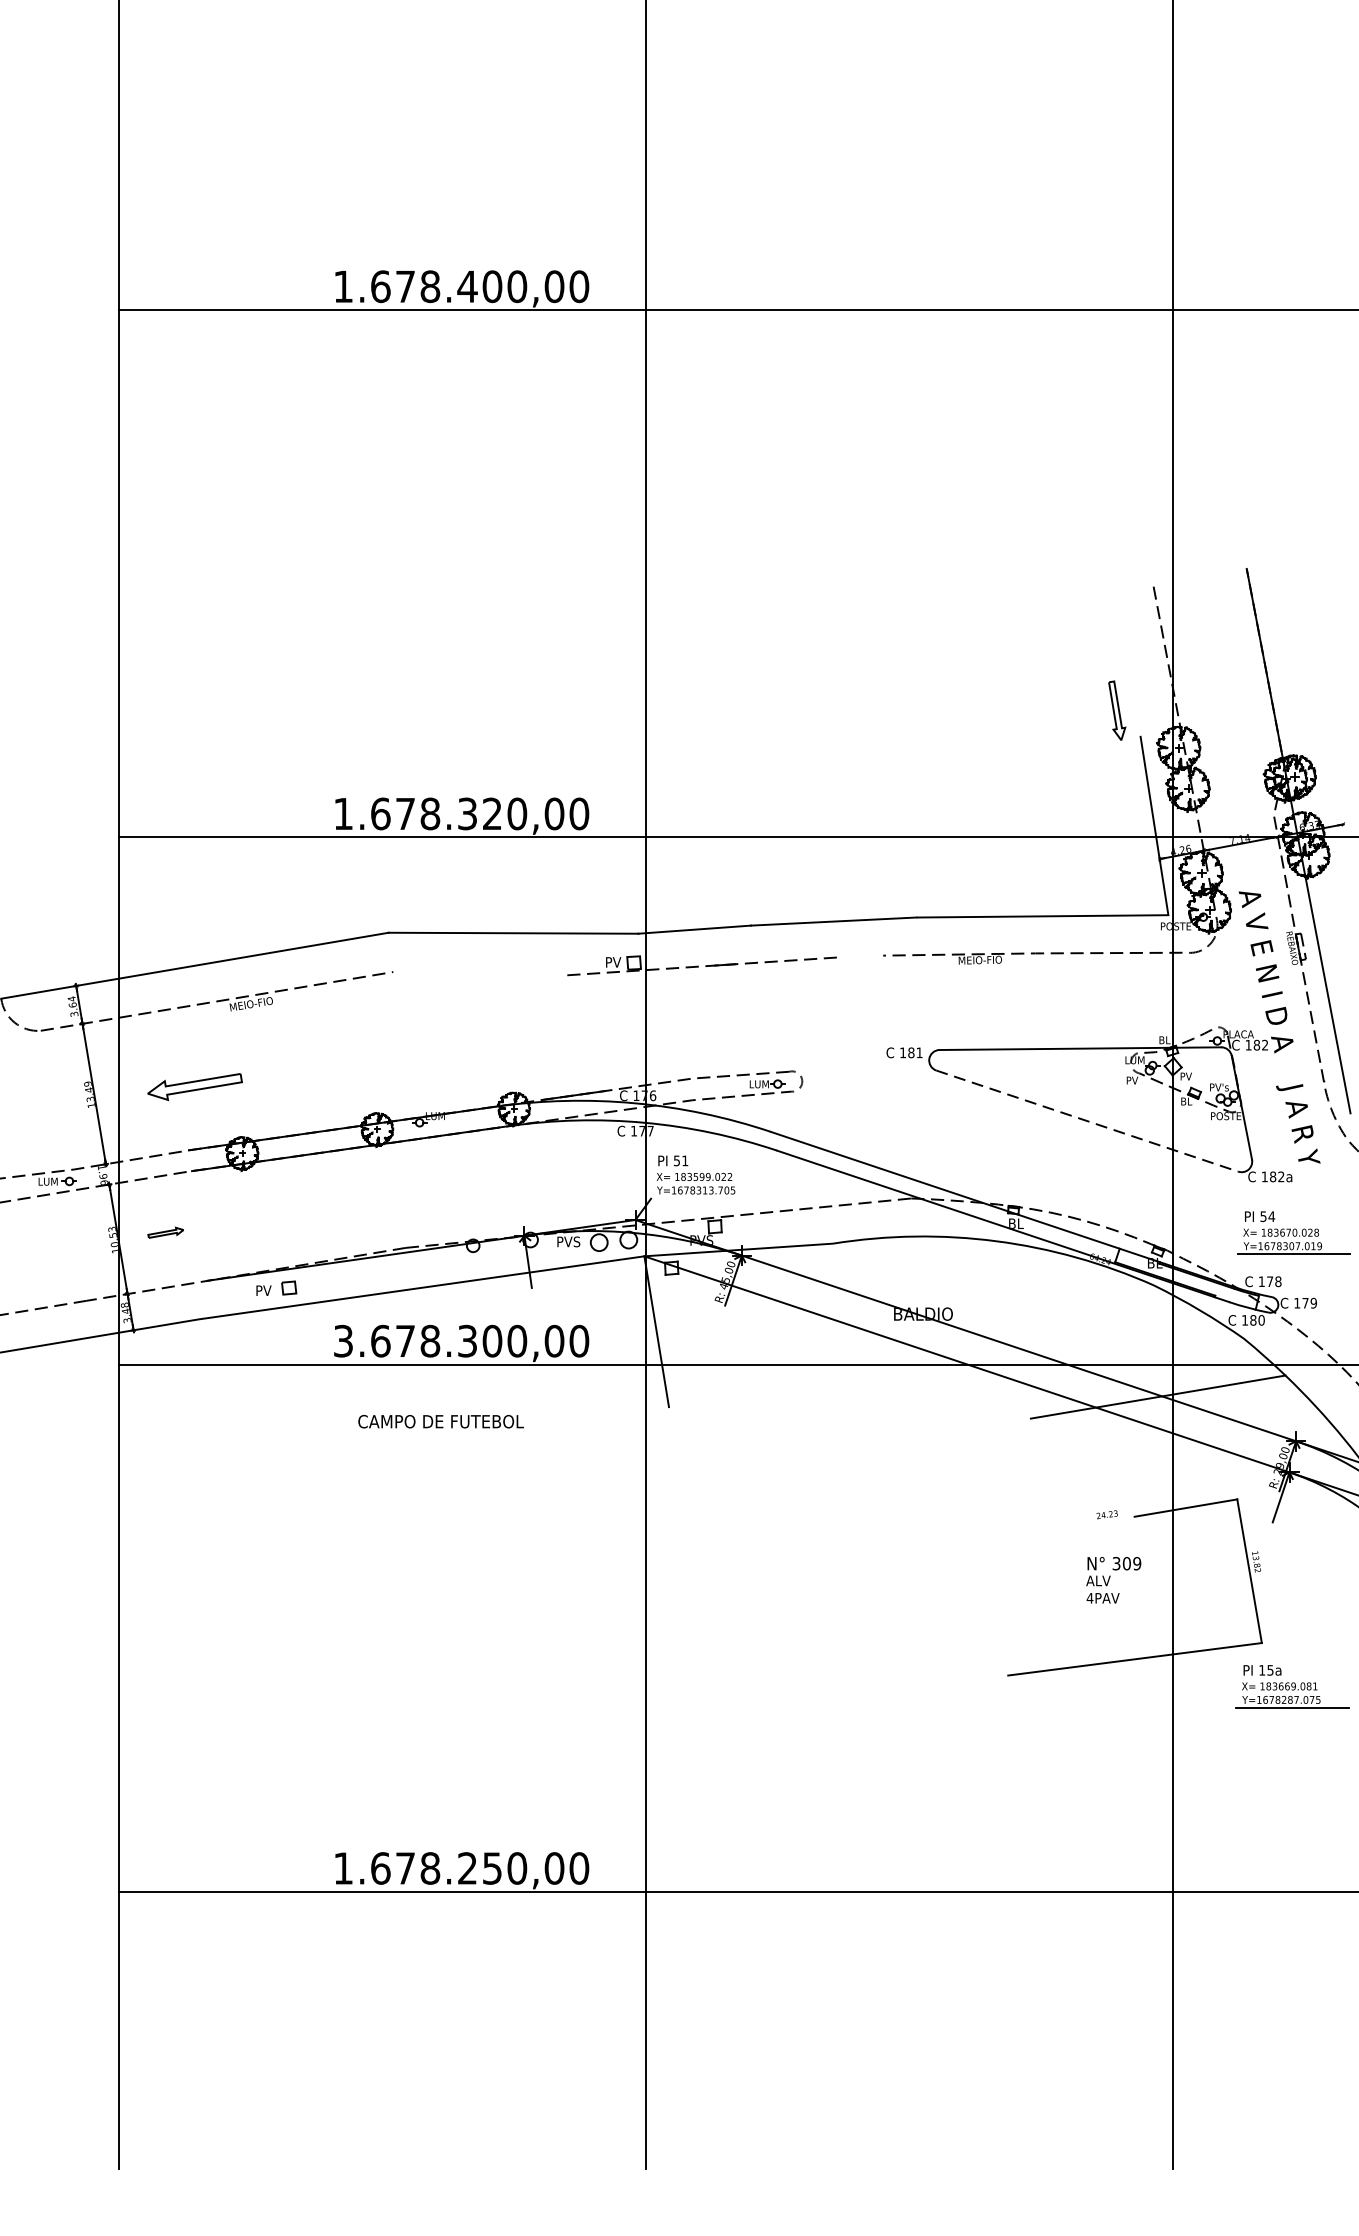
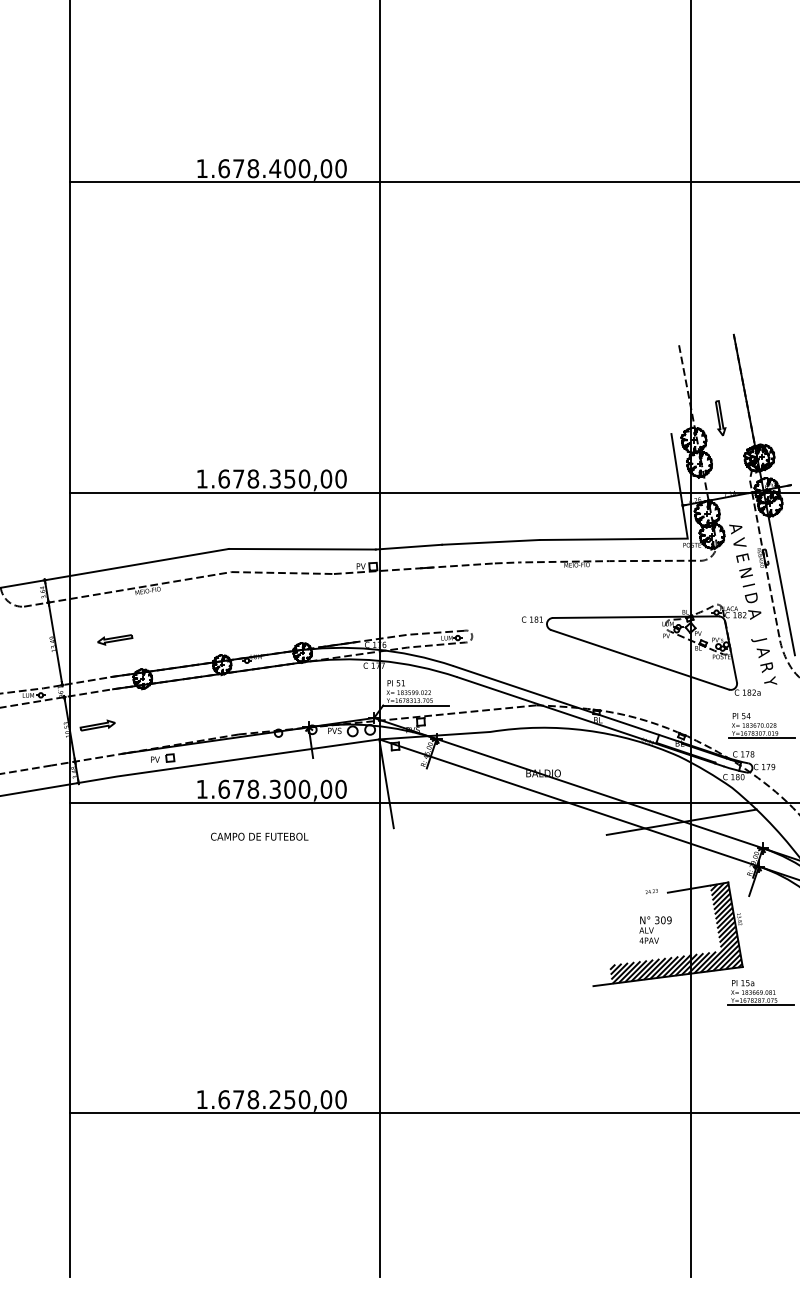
part: (1116, 711) -> (720, 418), moved
text: (491, 813) -> (289, 478), 1.678.320,00 -> 1.678.350,00
line: (860, 955) -> (506, 562), added
line: (479, 974) -> (282, 573), added
part: (196, 1086) -> (115, 639), size x0.62
line: (1088, 1120) -> (640, 659), dashed -> solid
line: (707, 1198) -> (416, 705), added
part: (165, 1232) -> (97, 725), size x1.67
text: (342, 1339) -> (201, 788), 3.678.300,00 -> 1.678.300,00
hatch: (1149, 1586) -> (676, 933), added

